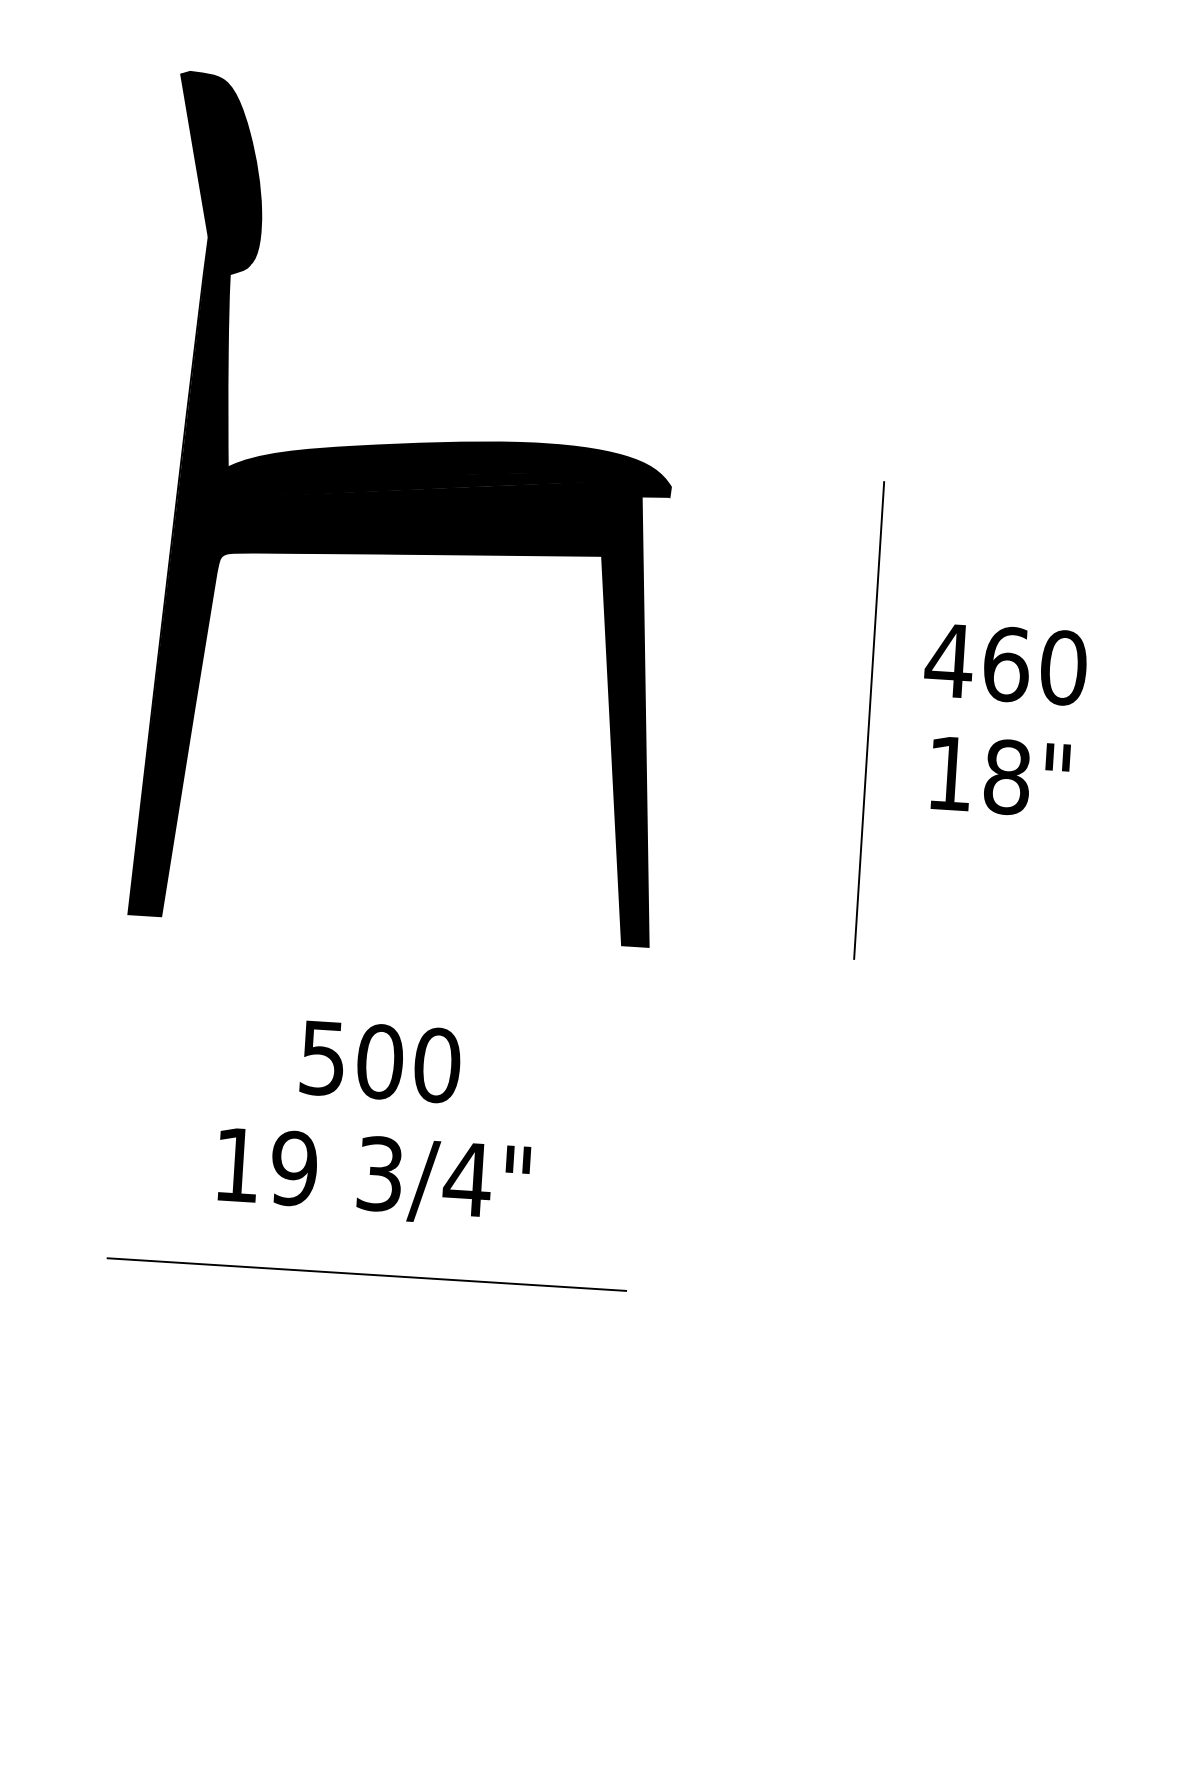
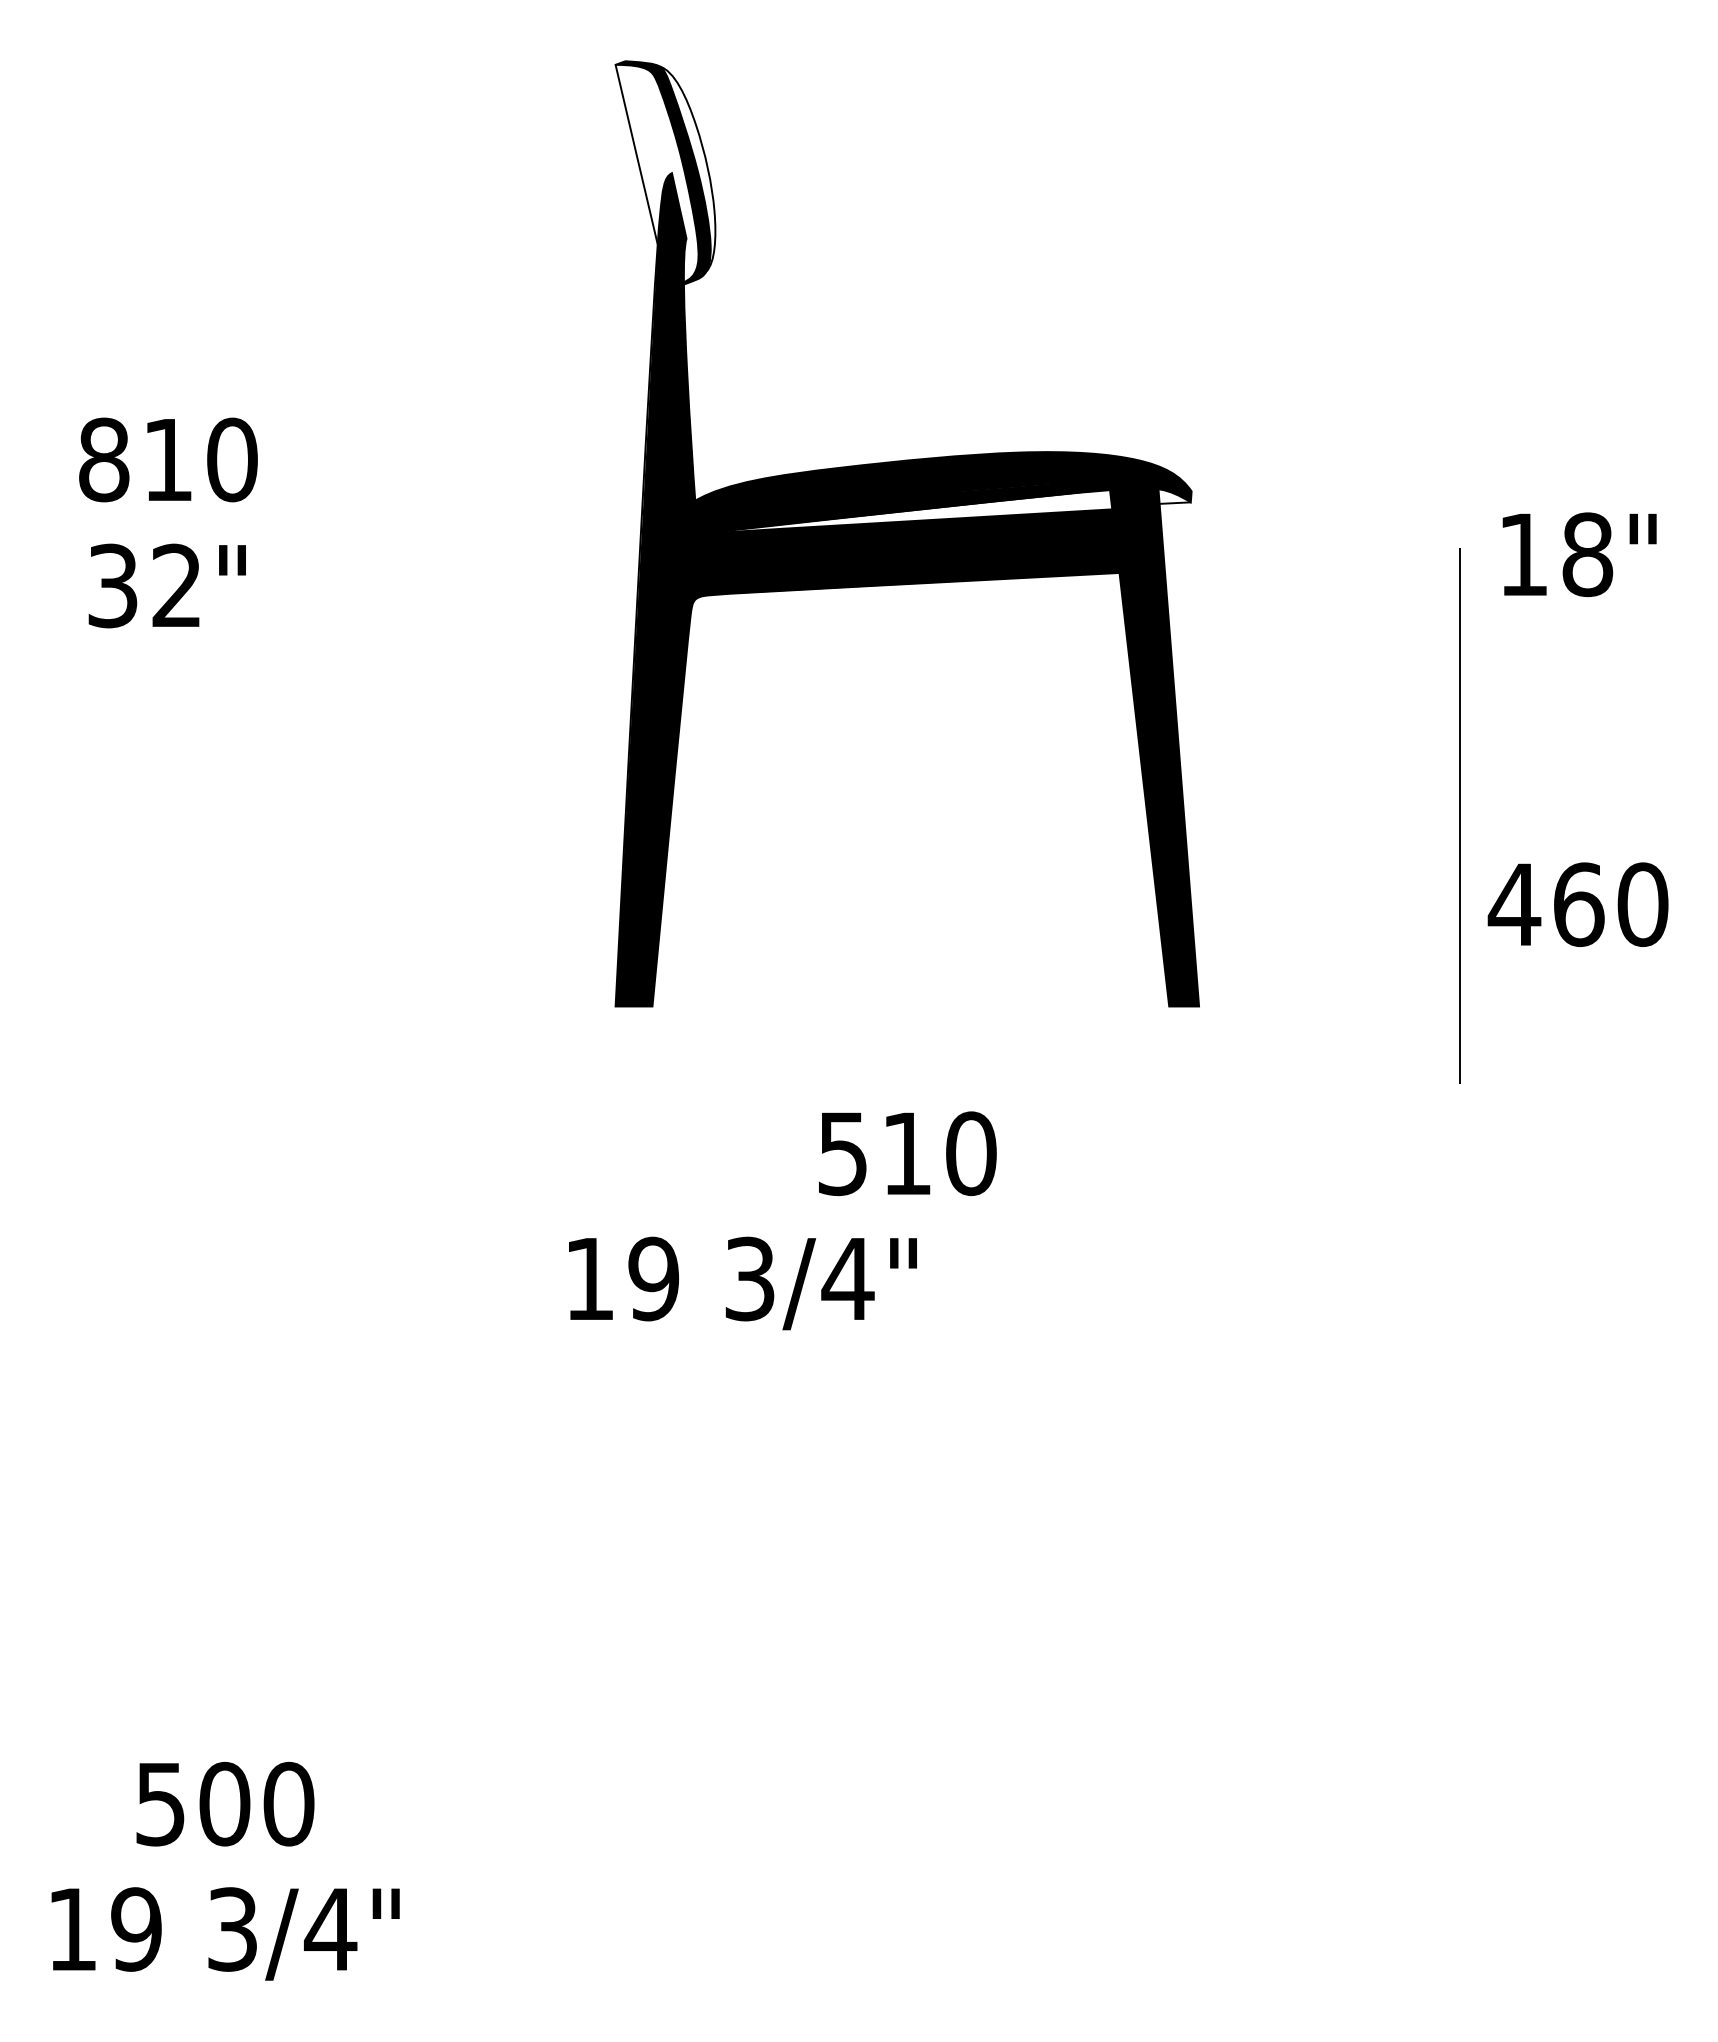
fill: (239, 170) -> (687, 168), removed
fill: (211, 173) -> (656, 173), removed
fill: (419, 489) -> (911, 511), removed
fill: (655, 490) -> (1174, 496), removed
text: (1005, 664) -> (1577, 904), moved
line: (868, 719) -> (1459, 815), moved
text: (999, 776) -> (1579, 554), moved
text: (380, 1061) -> (907, 1153), 500 -> 510
text: (373, 1177) -> (742, 1283), moved
line: (367, 1273) -> (907, 1391), removed

